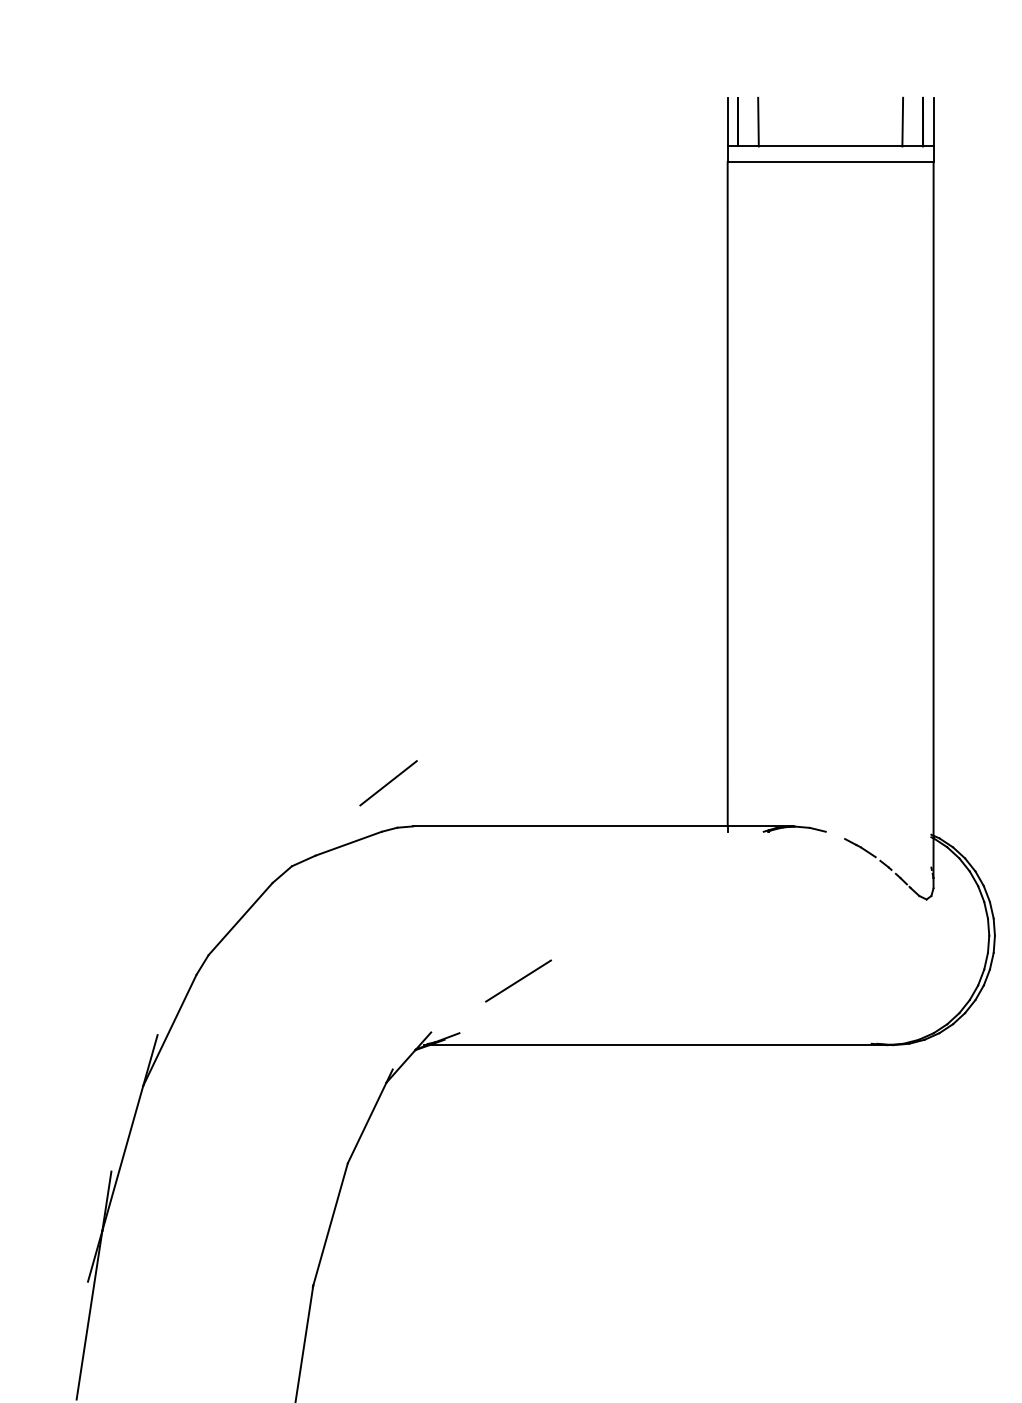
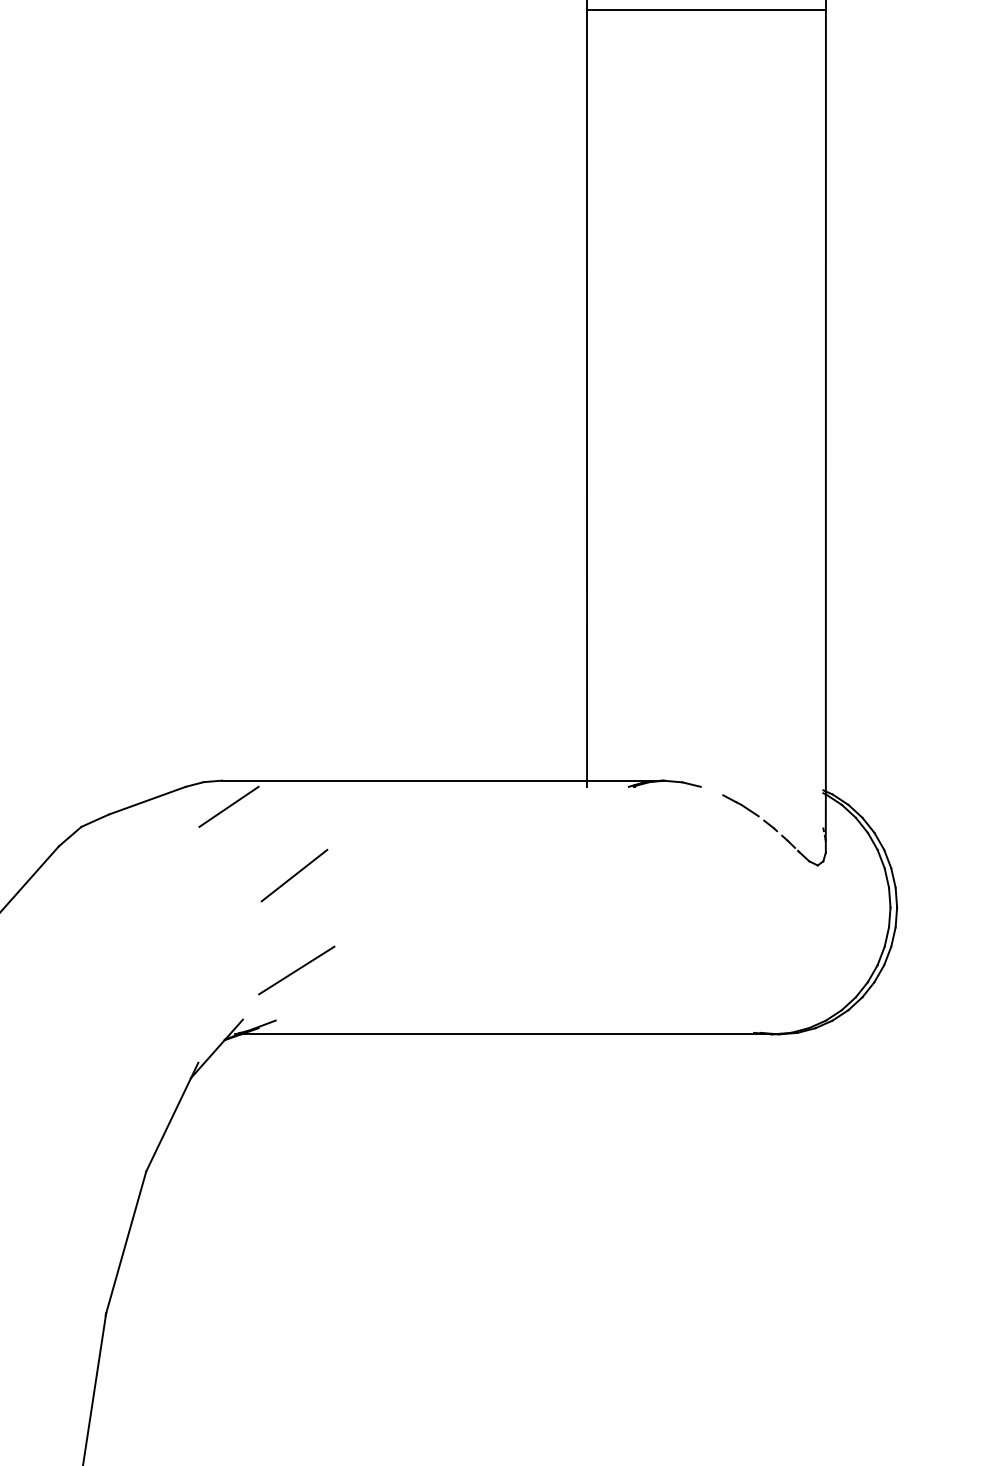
line: (388, 783) -> (294, 875), moved
line: (418, 848) -> (228, 806), added
line: (518, 980) -> (296, 969), moved

